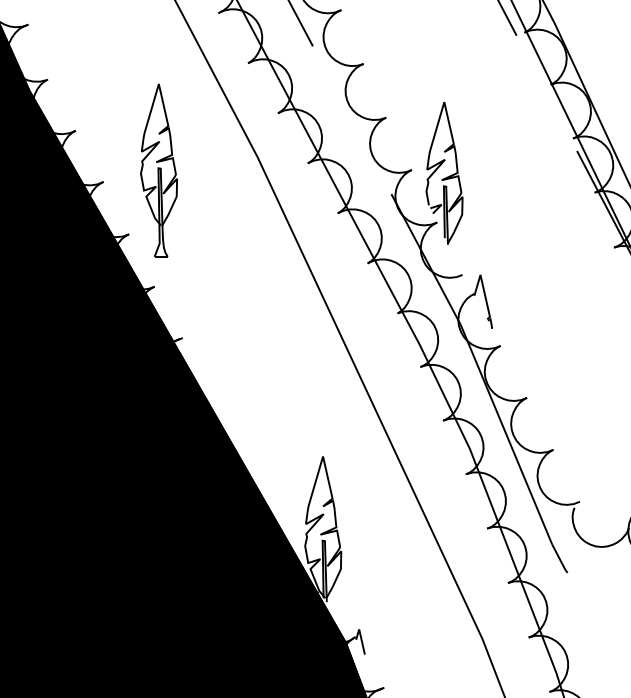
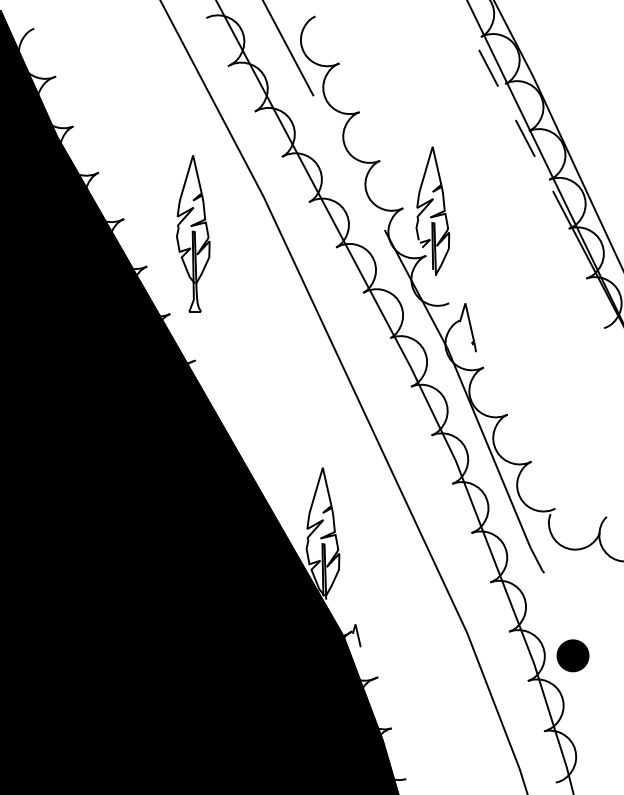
line: (546, 91) -> (525, 137), added
part: (159, 170) -> (193, 233), moved
part: (598, 663) -> (572, 655), added

